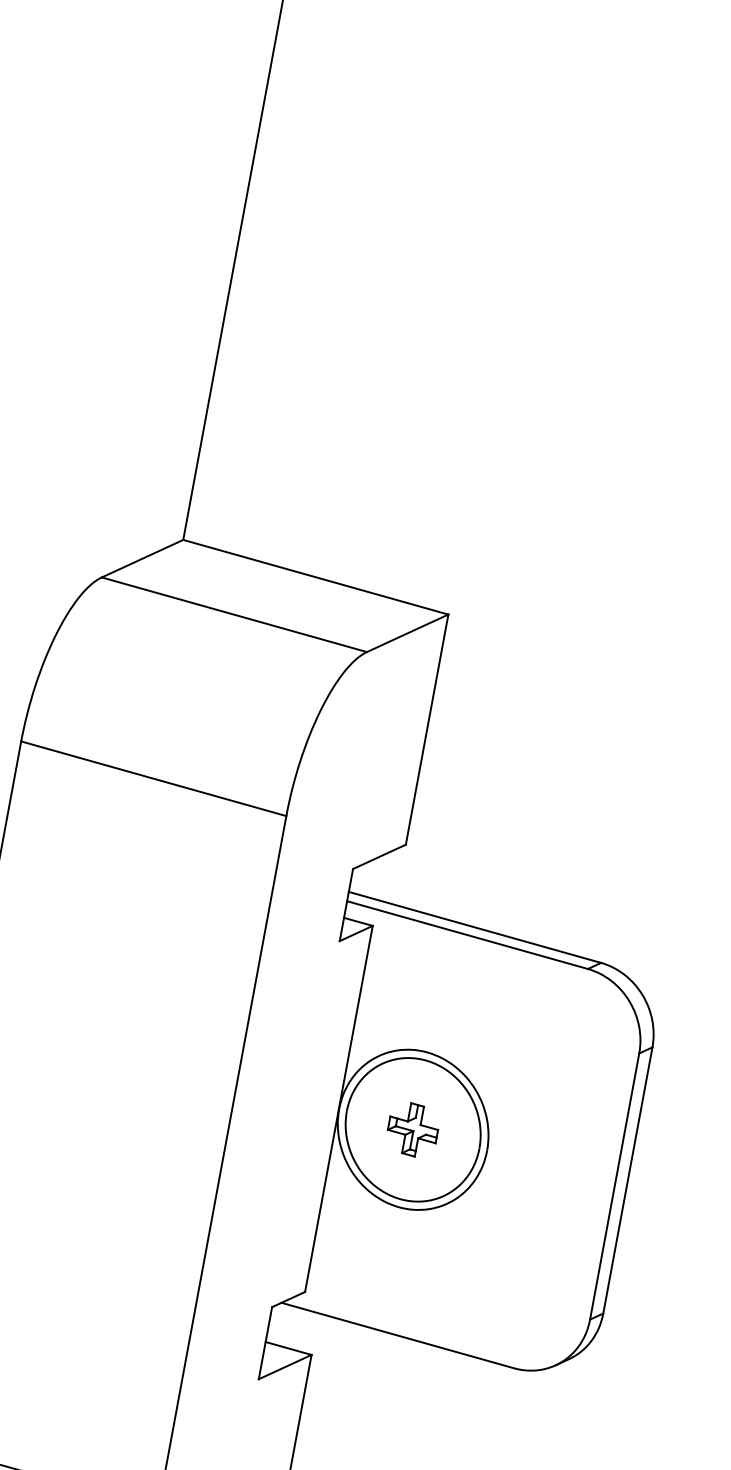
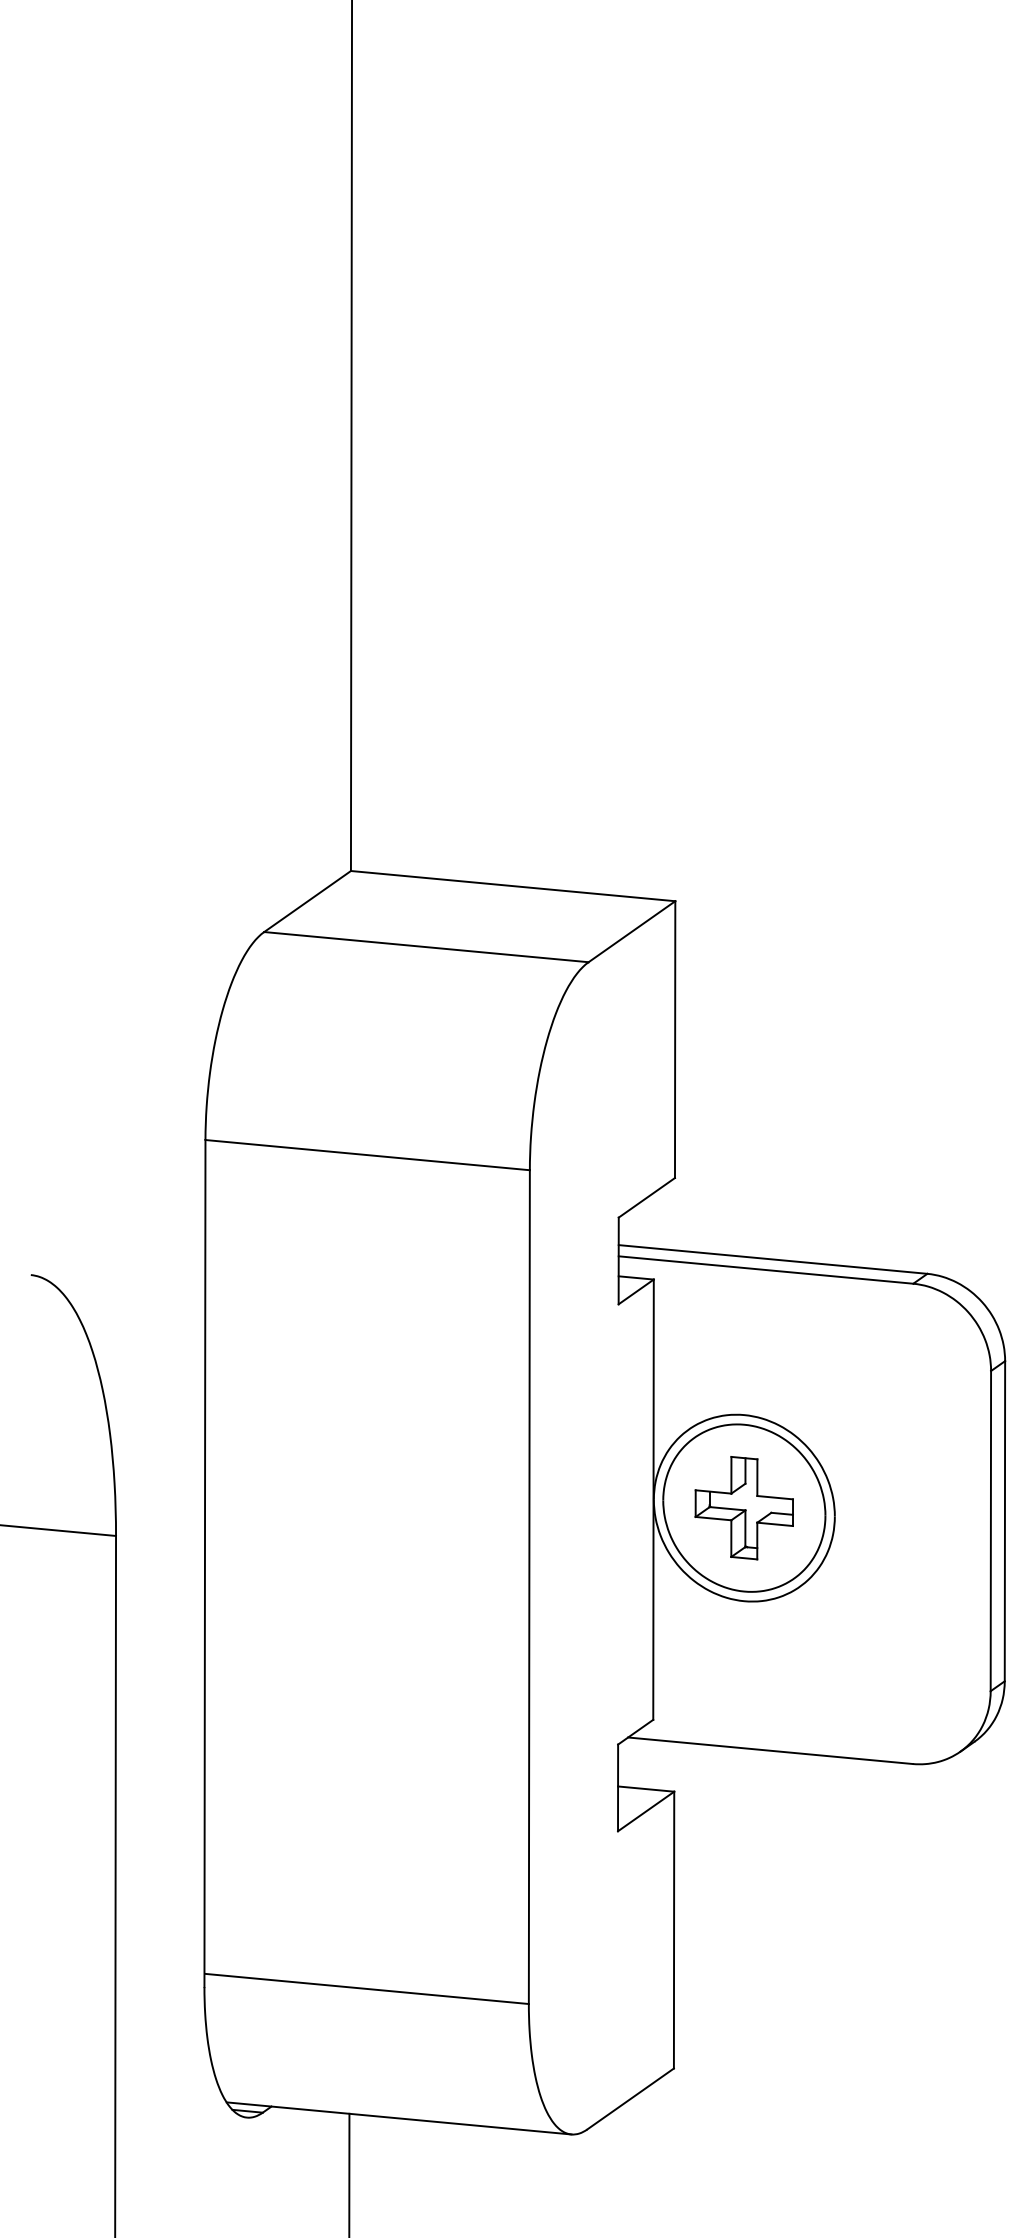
part: (412, 1129) -> (743, 1508), size x1.67

